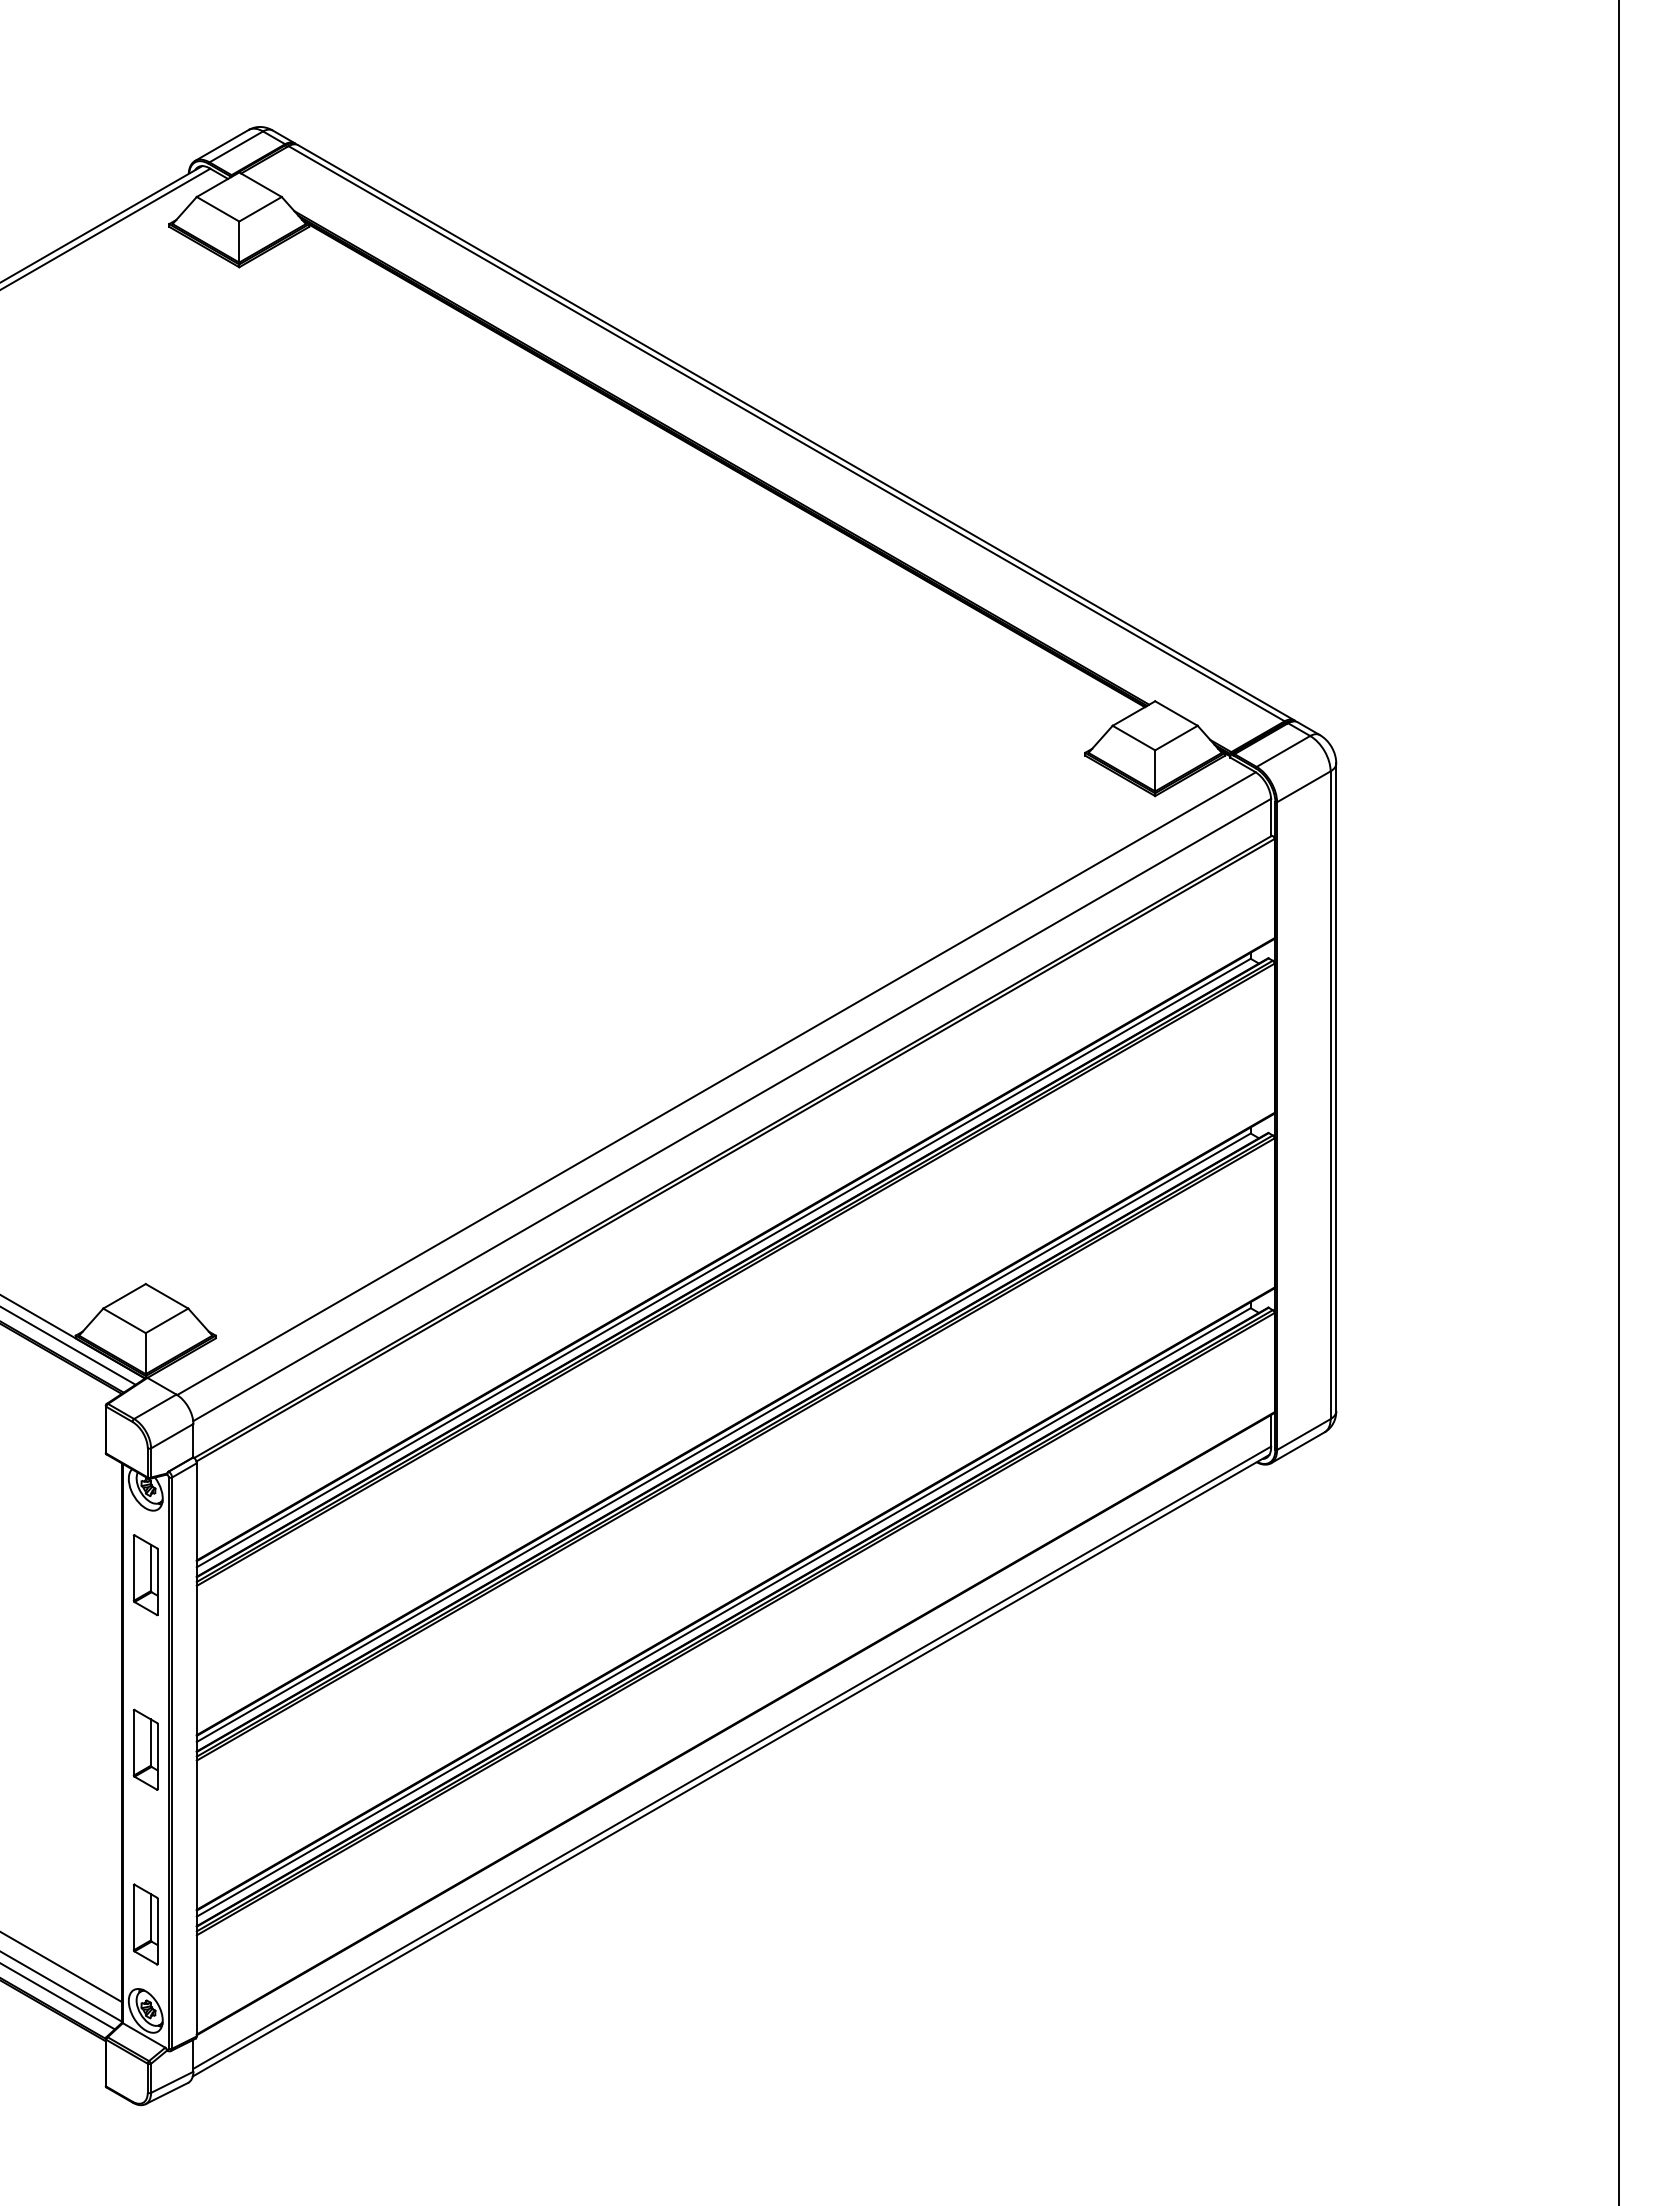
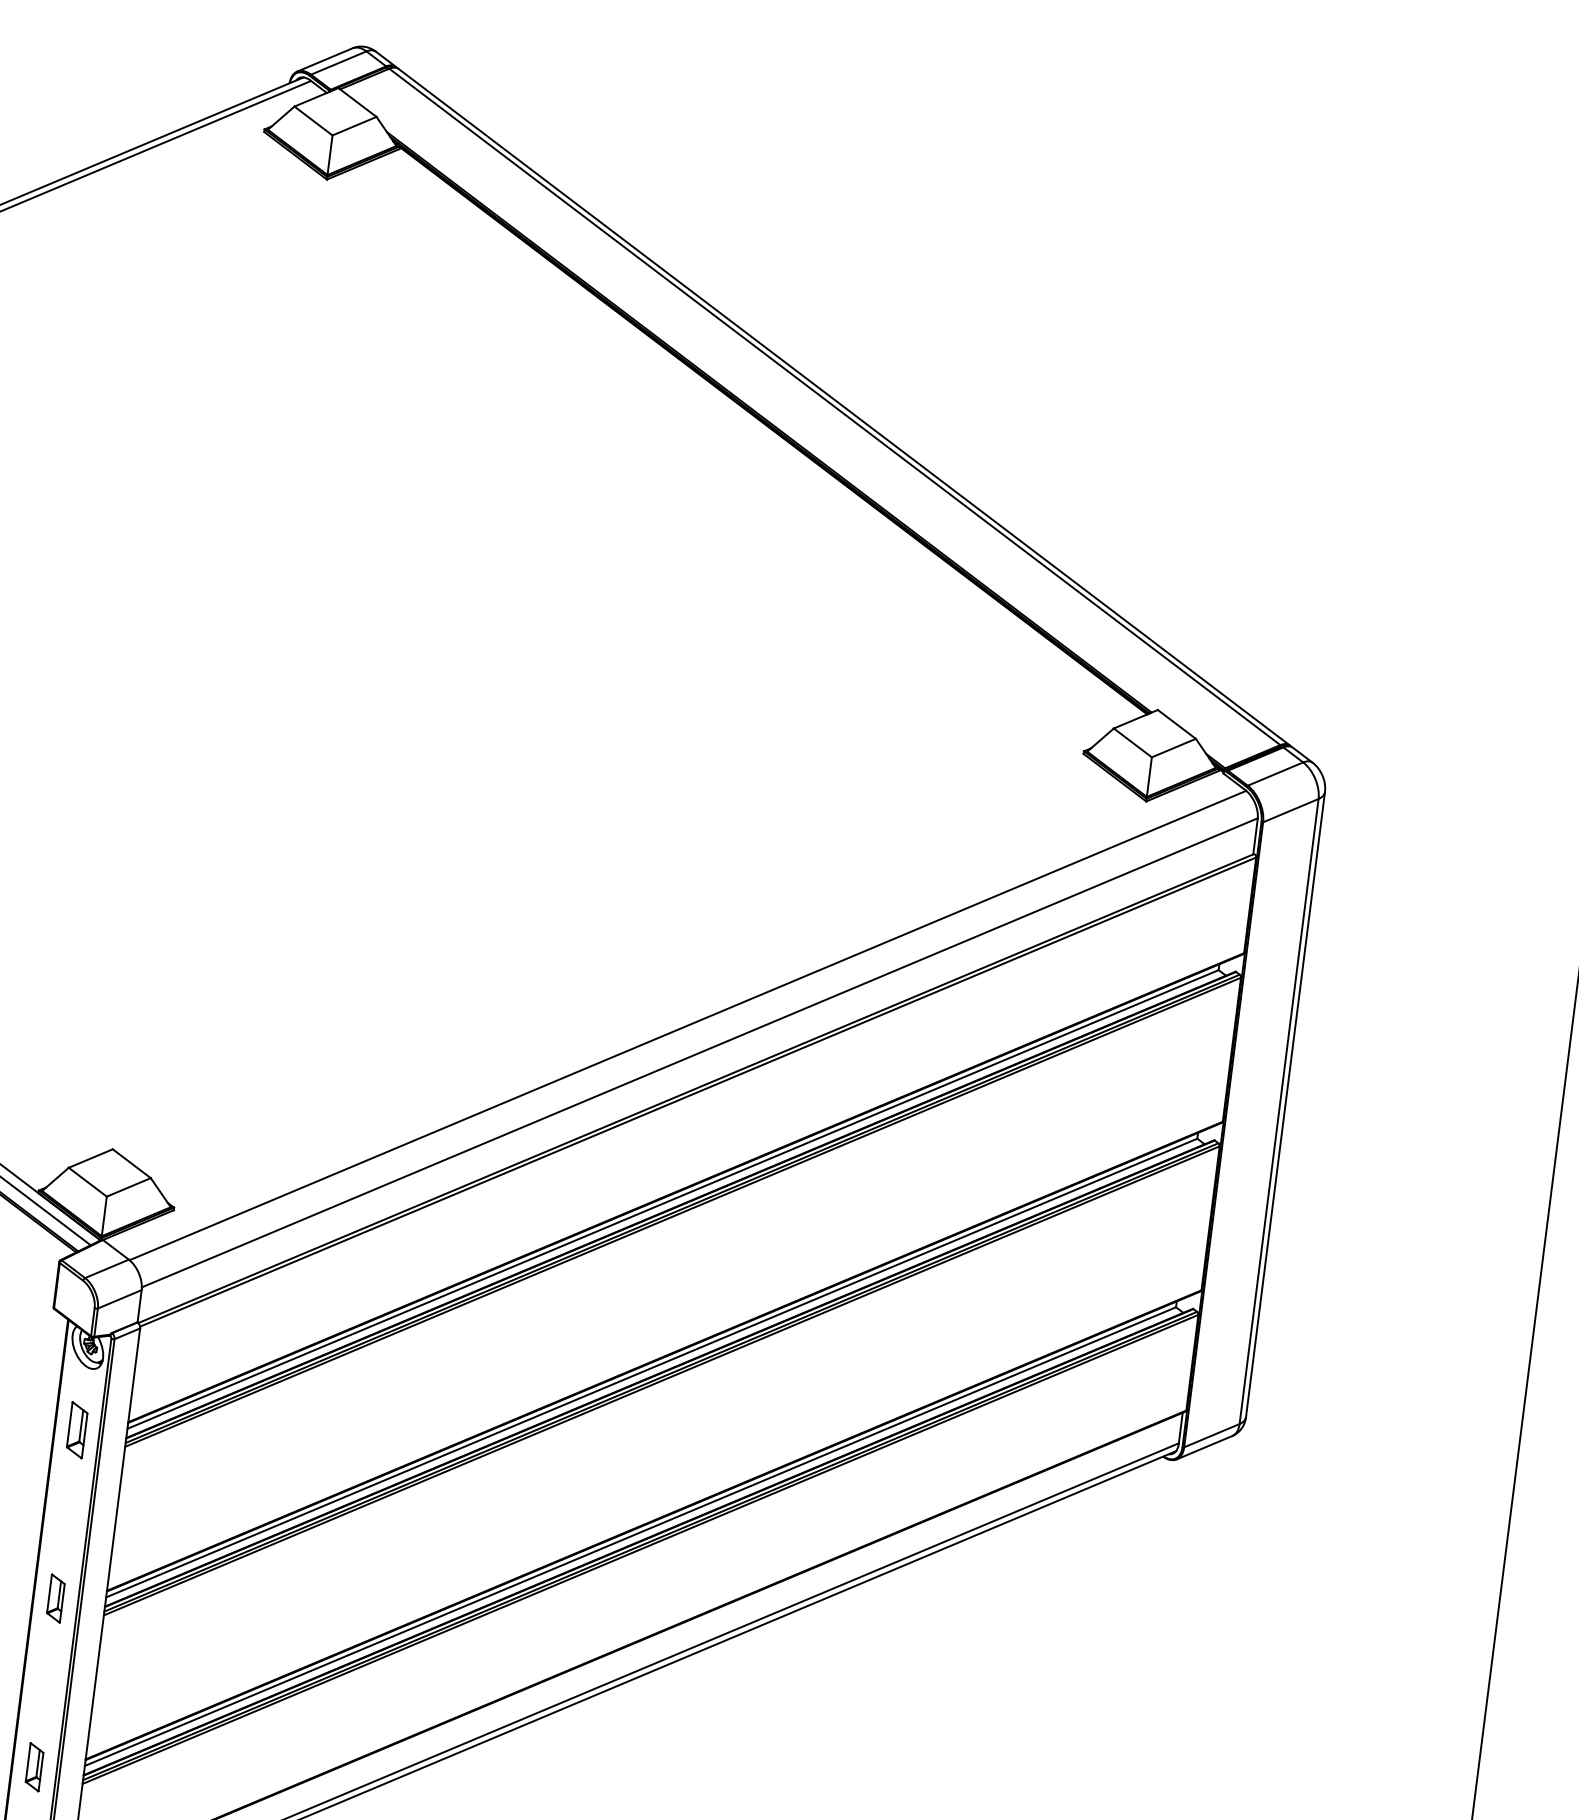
part: (145, 1575) -> (76, 1430), size x0.7
part: (145, 1749) -> (55, 1598), size x0.6
part: (145, 1924) -> (34, 1767), size x0.6

